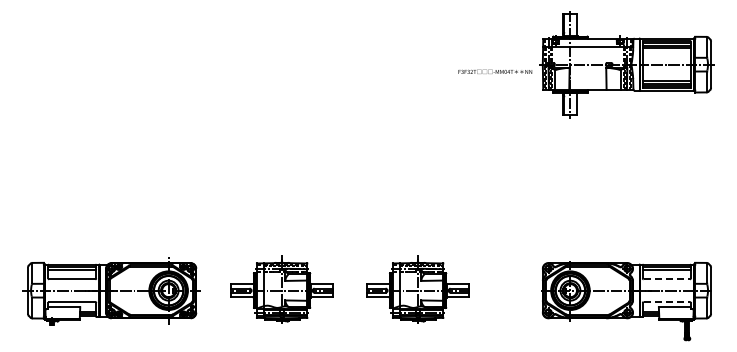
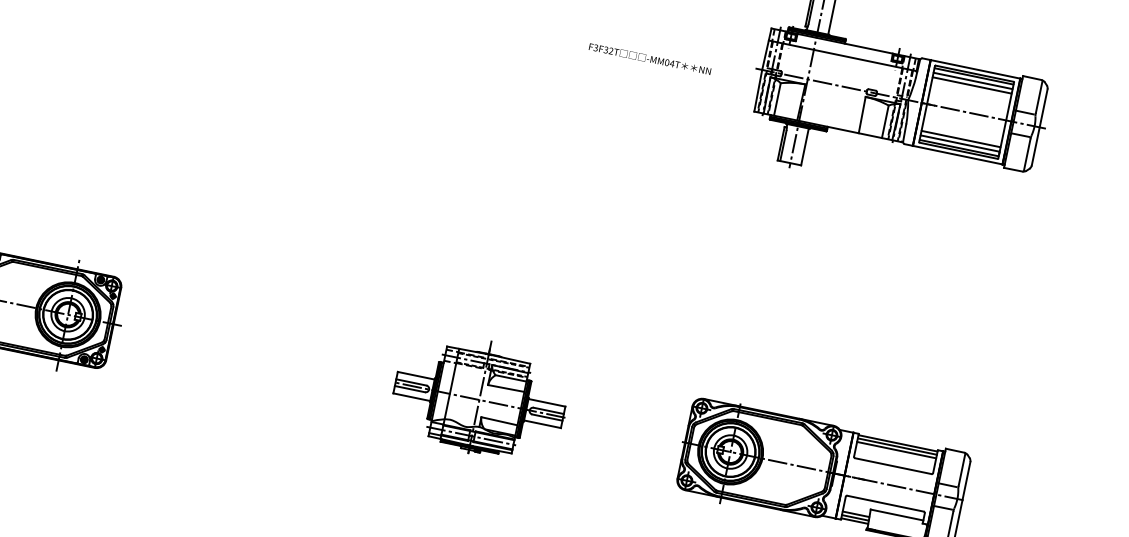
text: (495, 71) -> (650, 58), moved
line: (667, 279) -> (894, 466), dashed -> solid
part: (281, 289) -> (254, 351), removed
line: (667, 302) -> (886, 504), dashed -> solid

